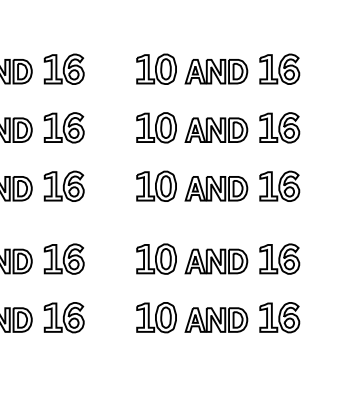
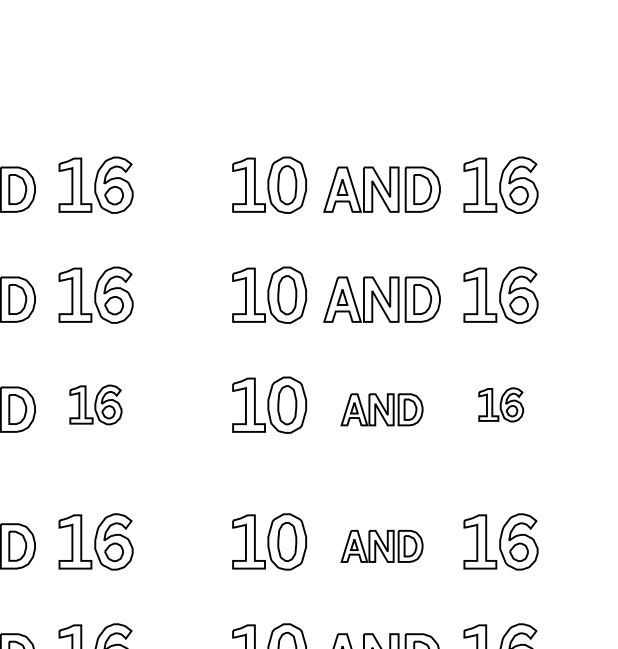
part: (63, 185) -> (94, 403), size x0.7
part: (279, 185) -> (500, 403), size x0.6
part: (216, 188) -> (382, 409), size x0.7
part: (216, 261) -> (382, 546), size x0.7

